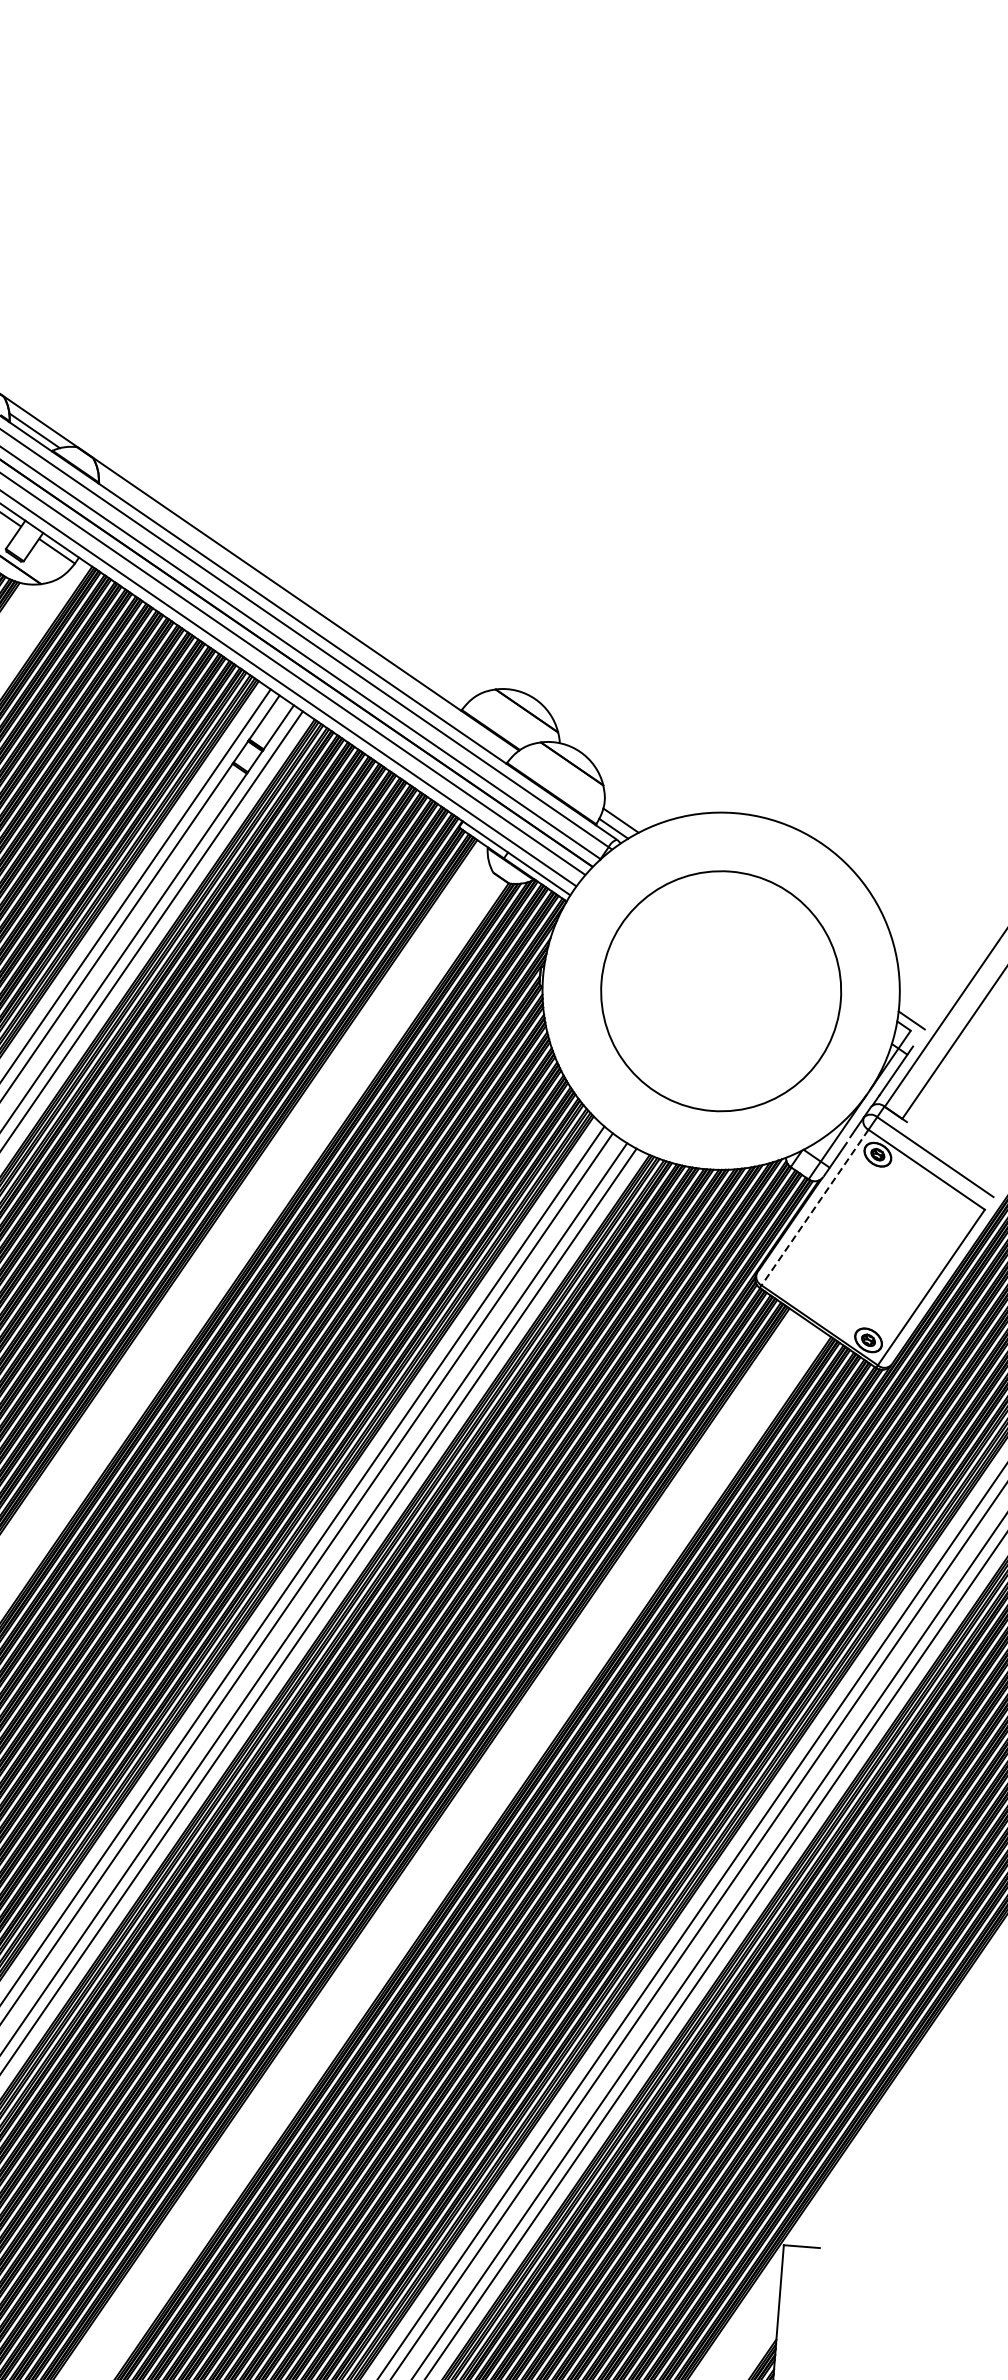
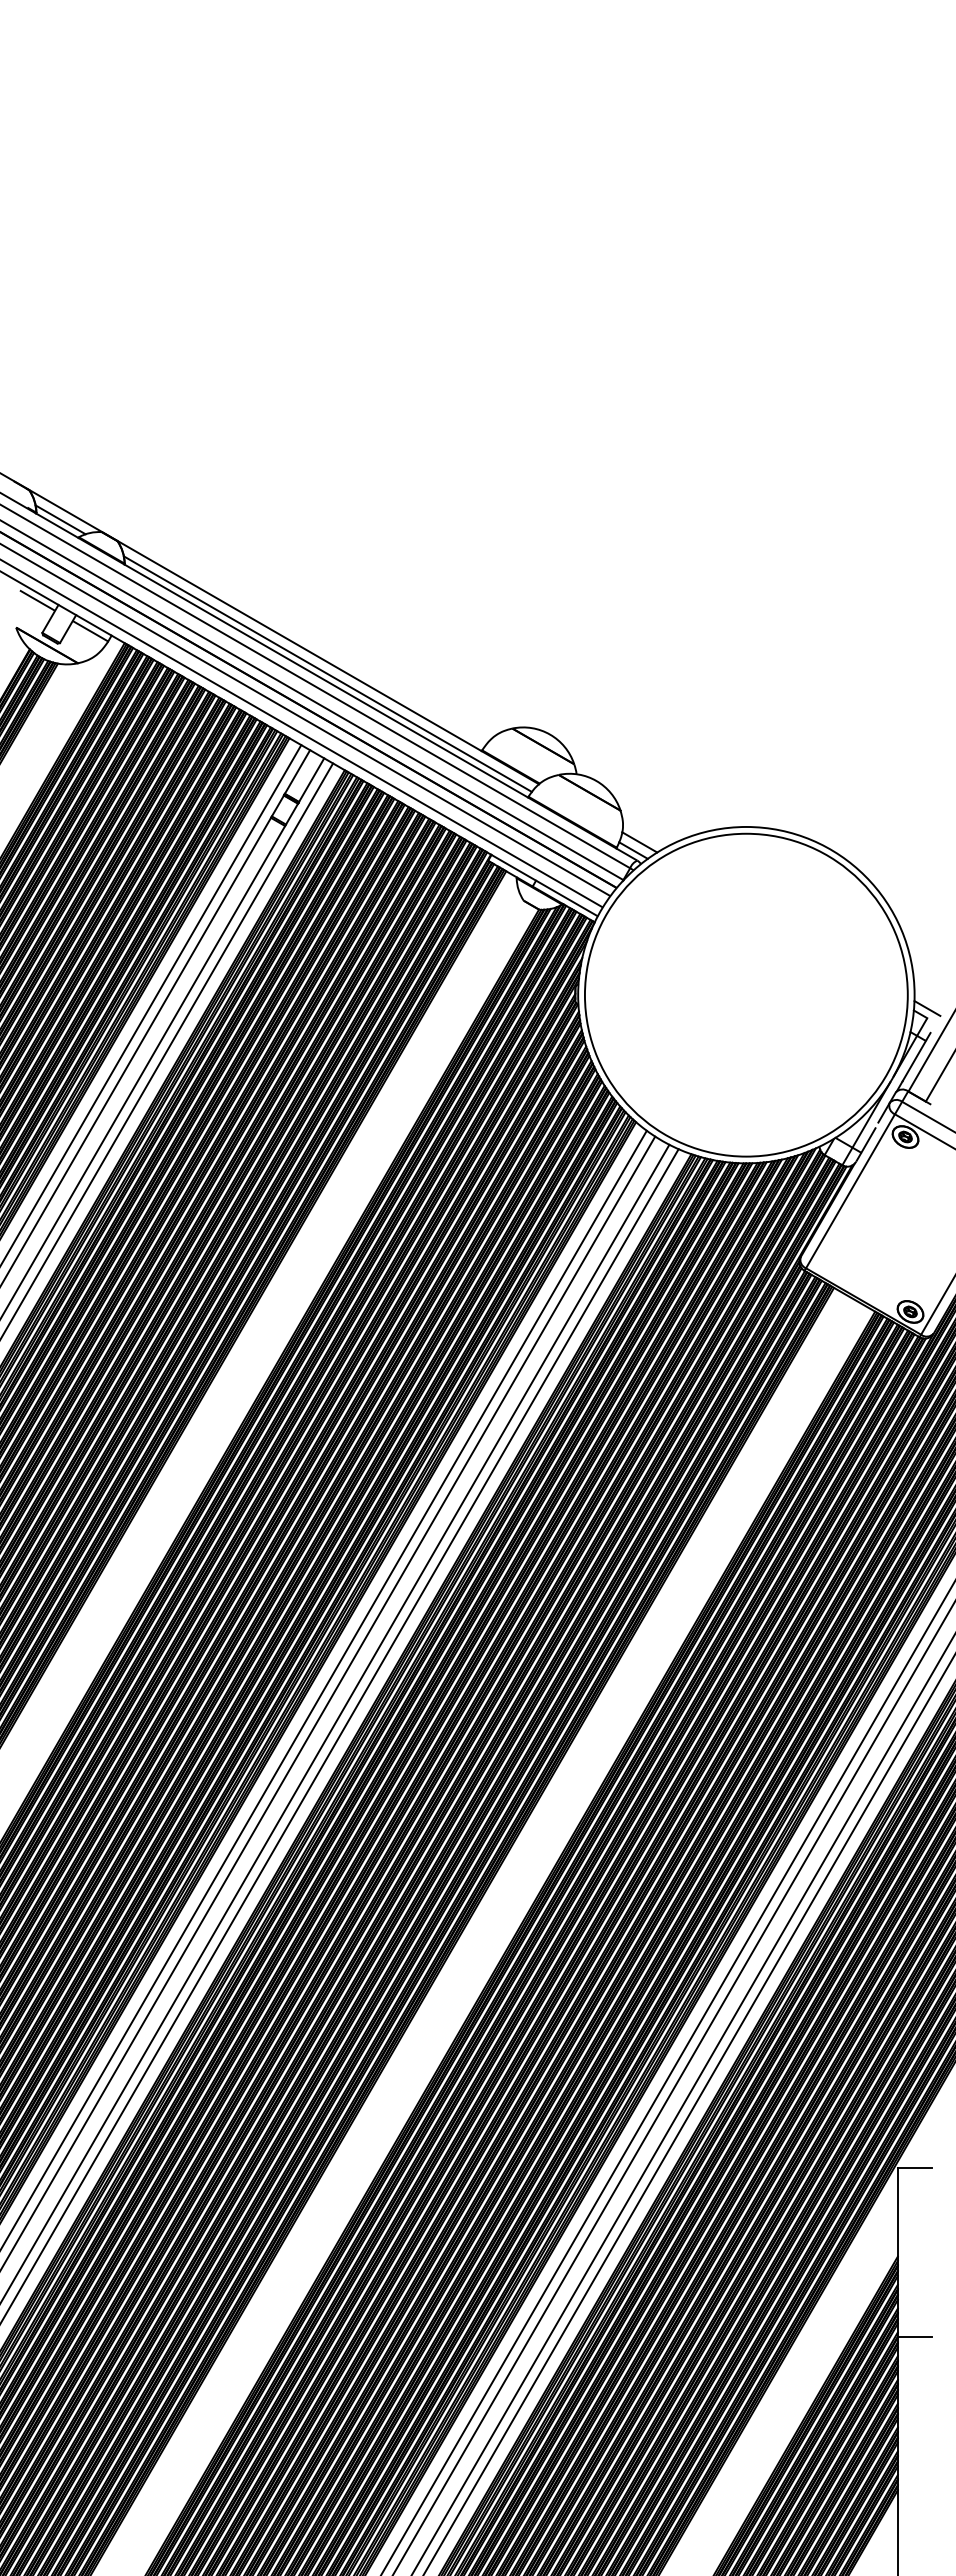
line: (304, 615) -> (327, 673), added
circle: (720, 990) -> (745, 994), size x1.43
line: (815, 1207) -> (850, 1191), dashed -> solid

